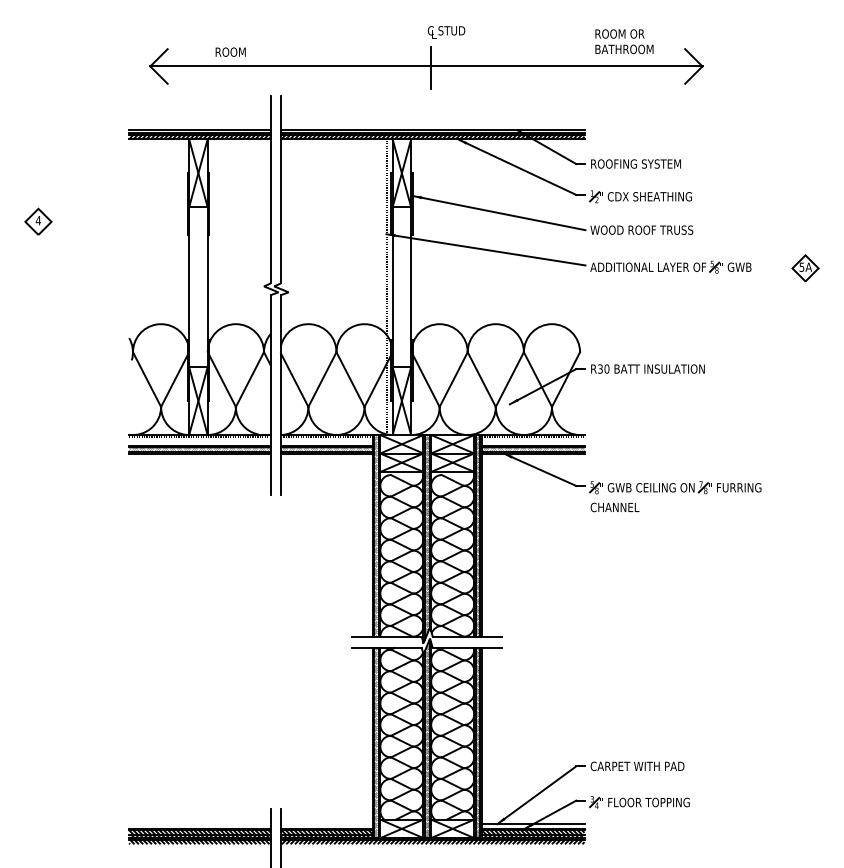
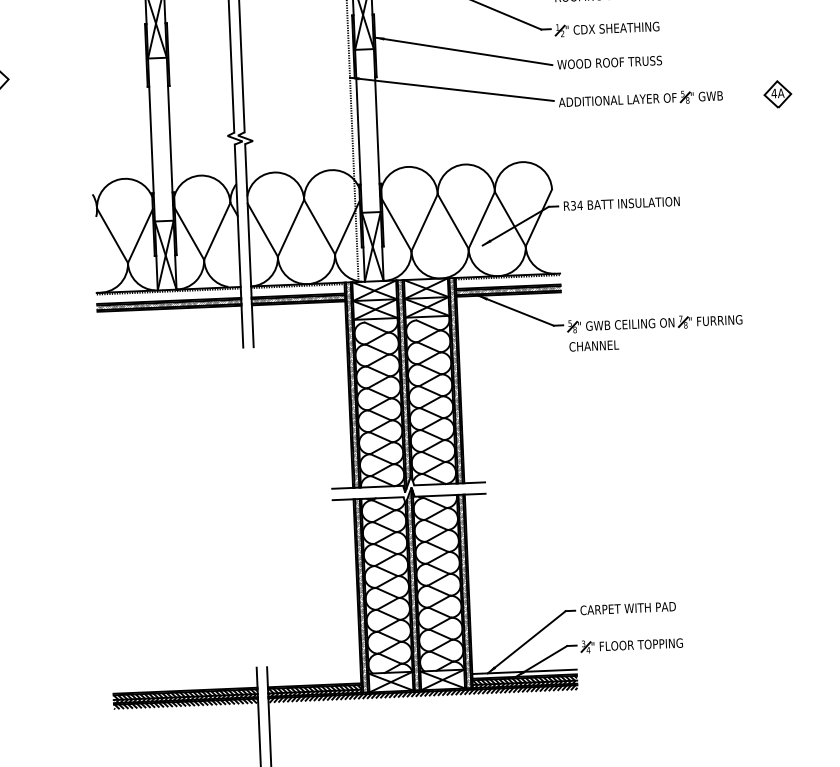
text: (801, 266) -> (773, 92), 5A -> 4A
text: (606, 368) -> (579, 204), R30 -> R34

